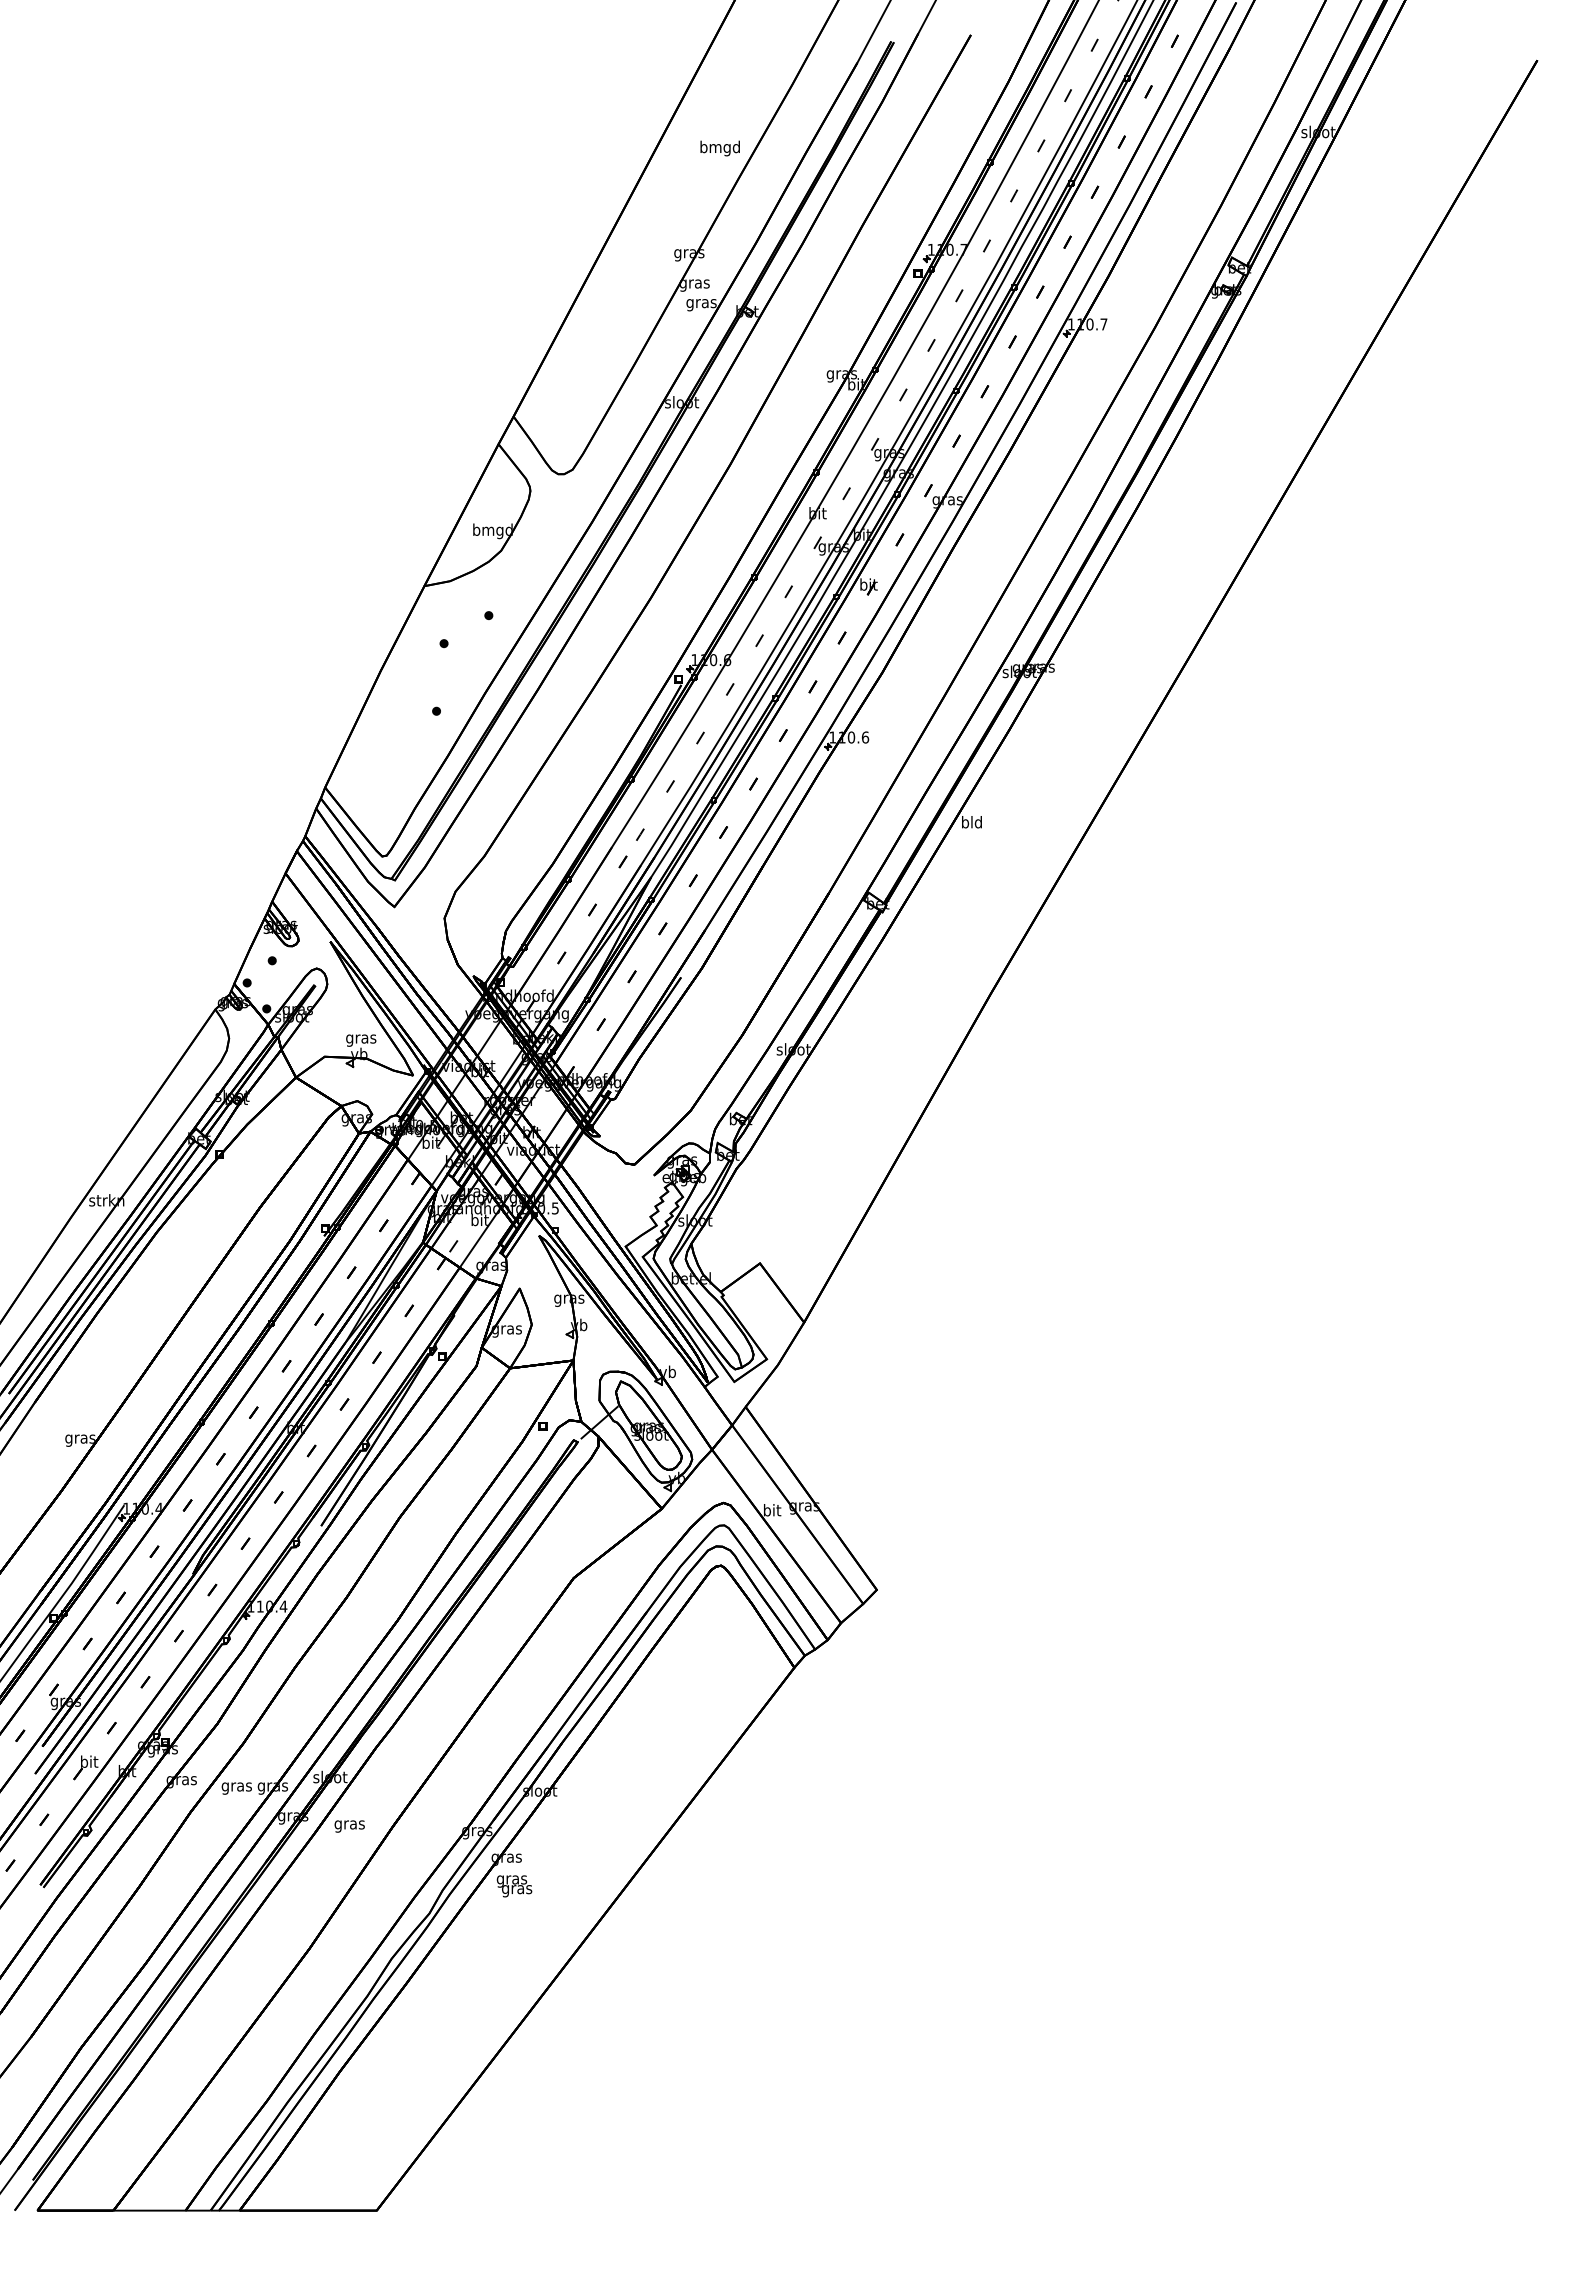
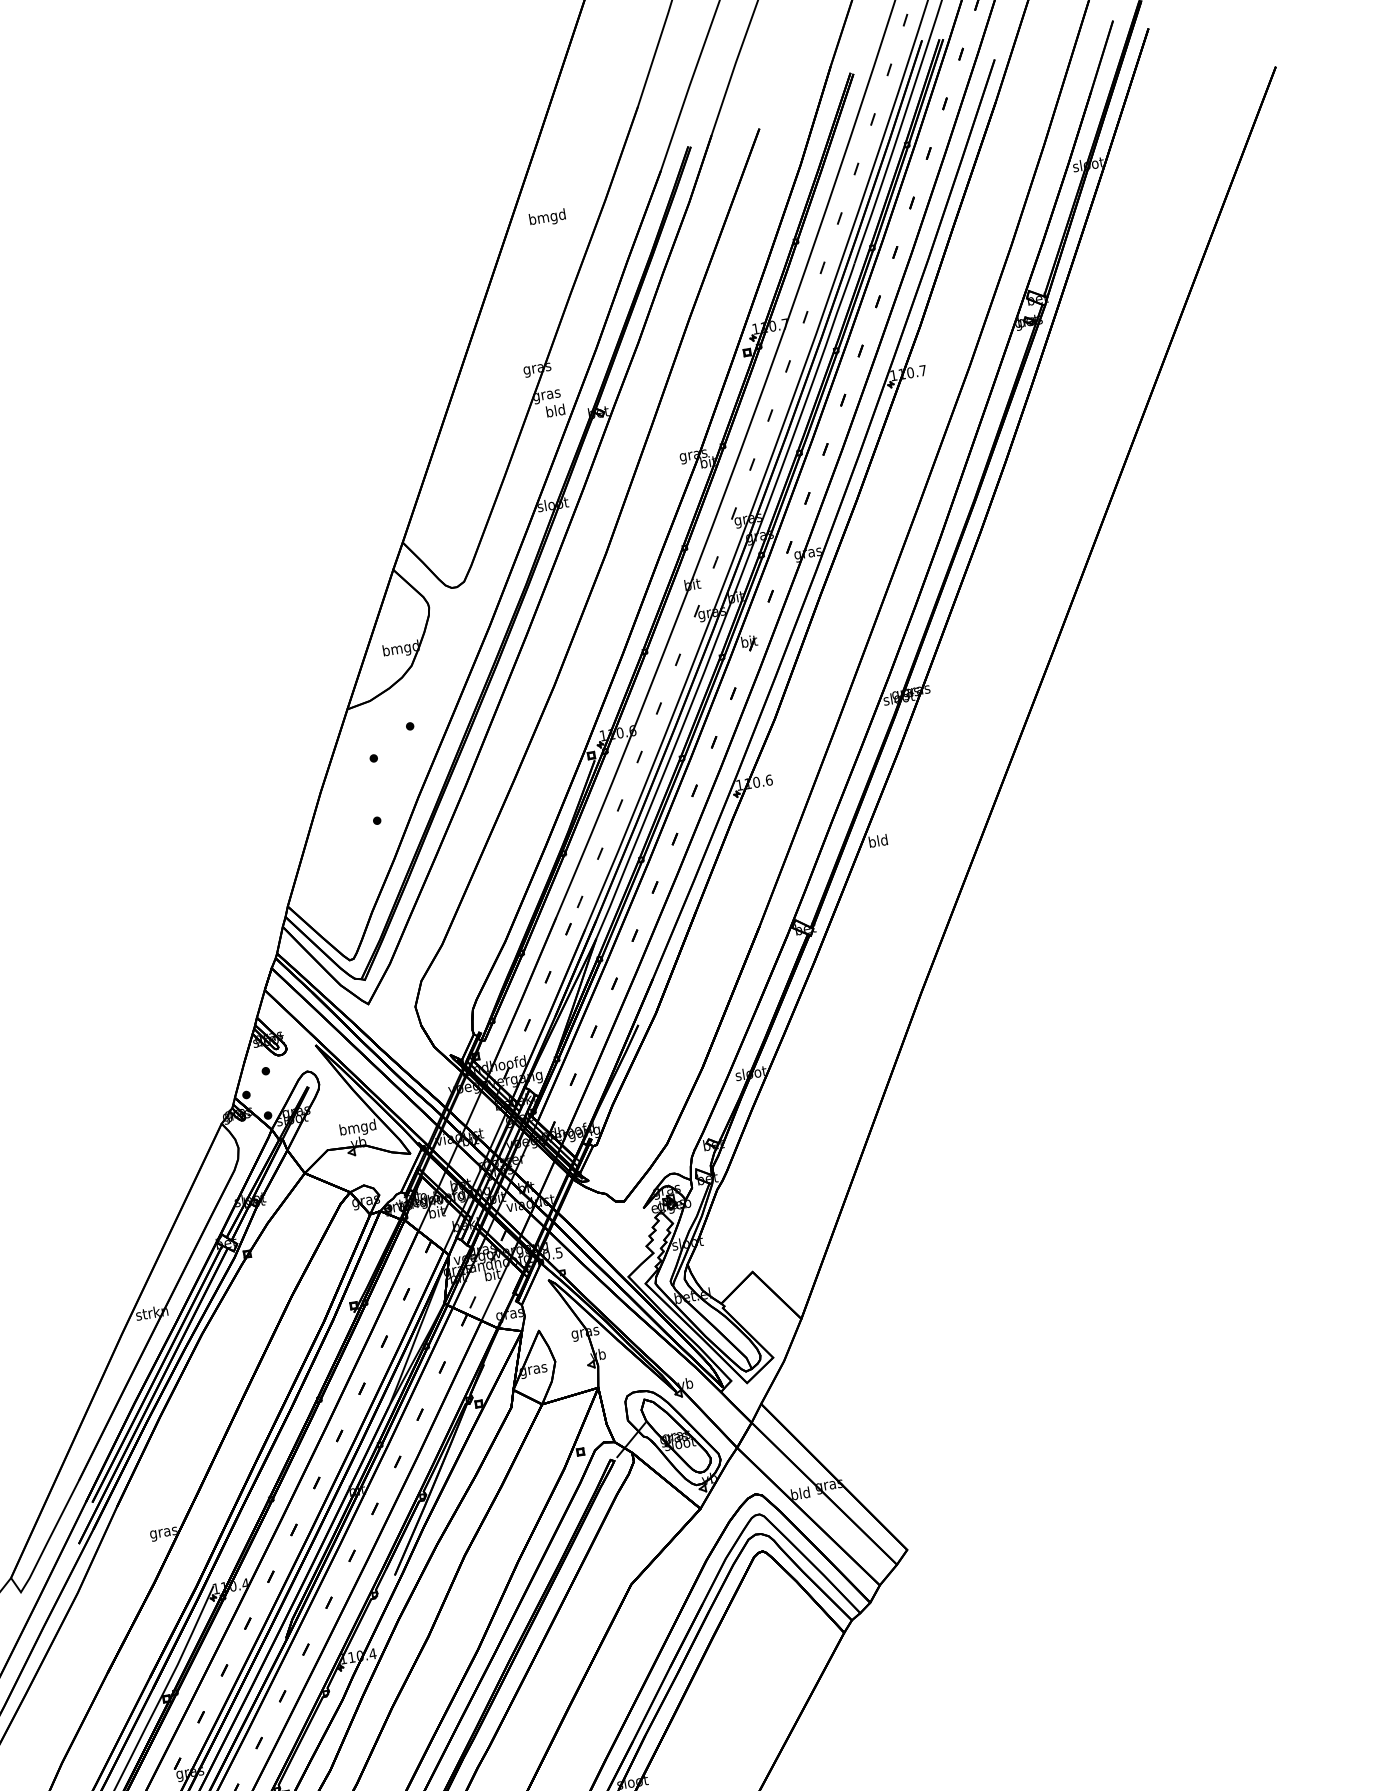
text: (719, 148) -> (546, 218), moved
text: (701, 303) -> (555, 412), gras -> bld
text: (360, 1038) -> (357, 1128), gras -> bmgd
text: (772, 1510) -> (800, 1493), bit -> bld

